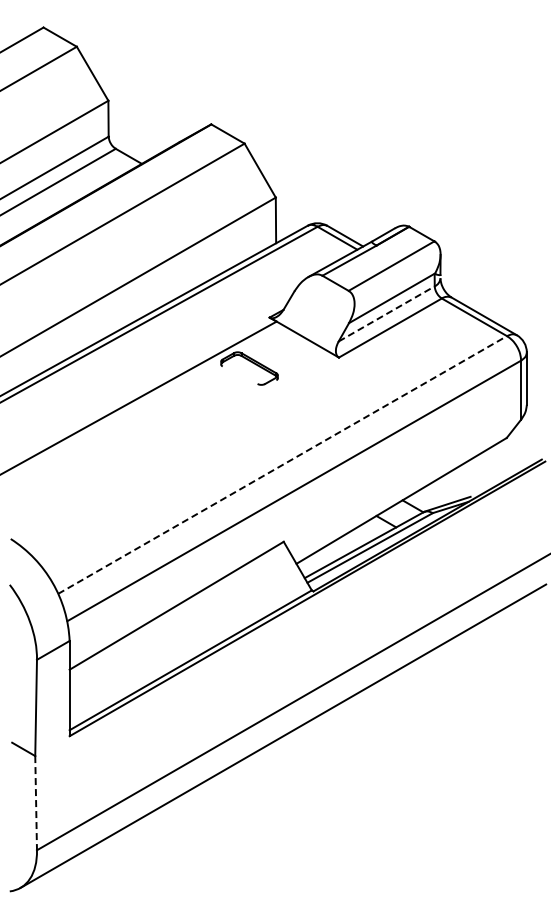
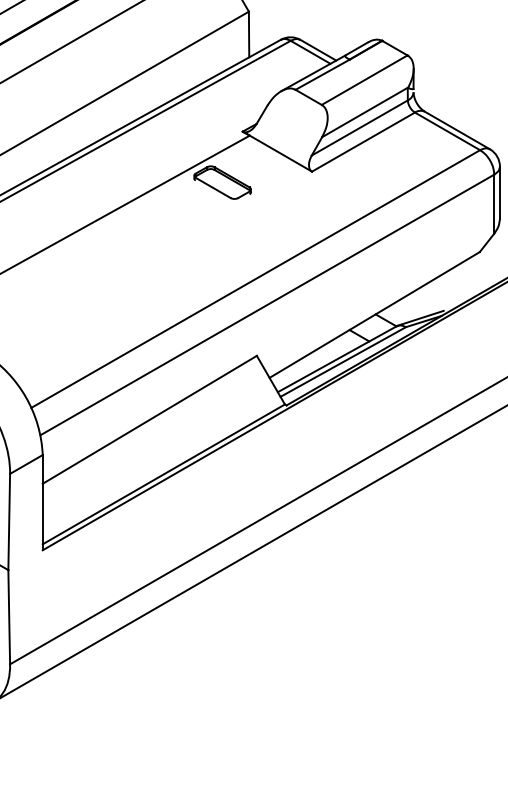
line: (387, 313) -> (360, 127), dashed -> solid
line: (239, 373) -> (212, 187), added
line: (282, 465) -> (255, 279), dashed -> solid
line: (36, 803) -> (9, 617), dashed -> solid

